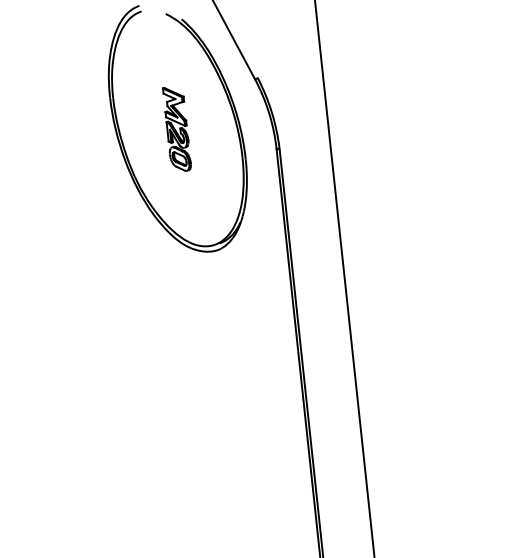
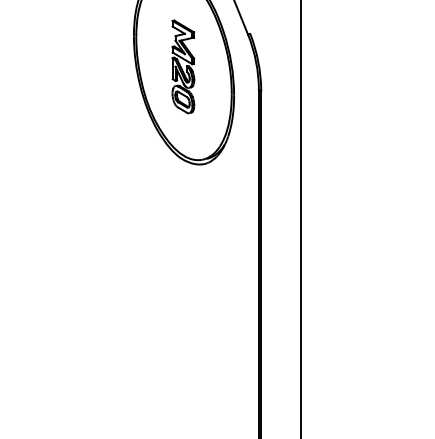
part: (177, 128) -> (183, 66), size x1.4

